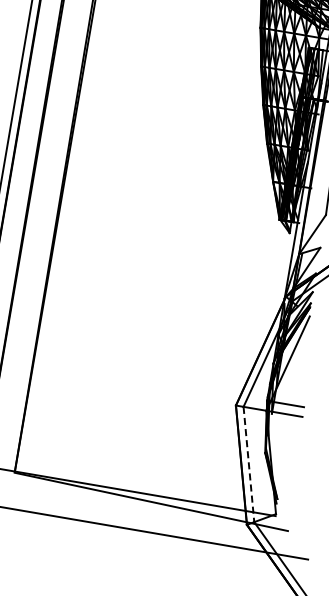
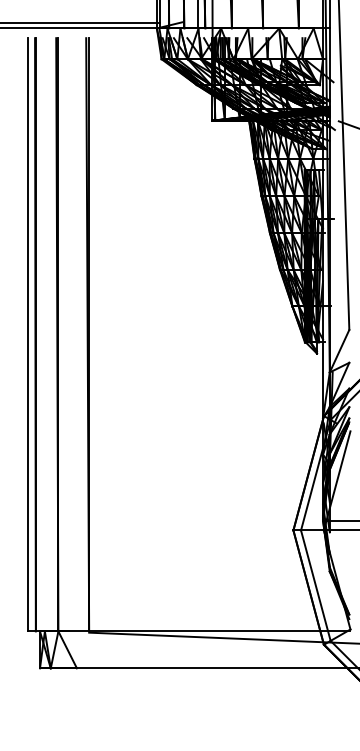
line: (248, 465) -> (315, 586), dashed -> solid

